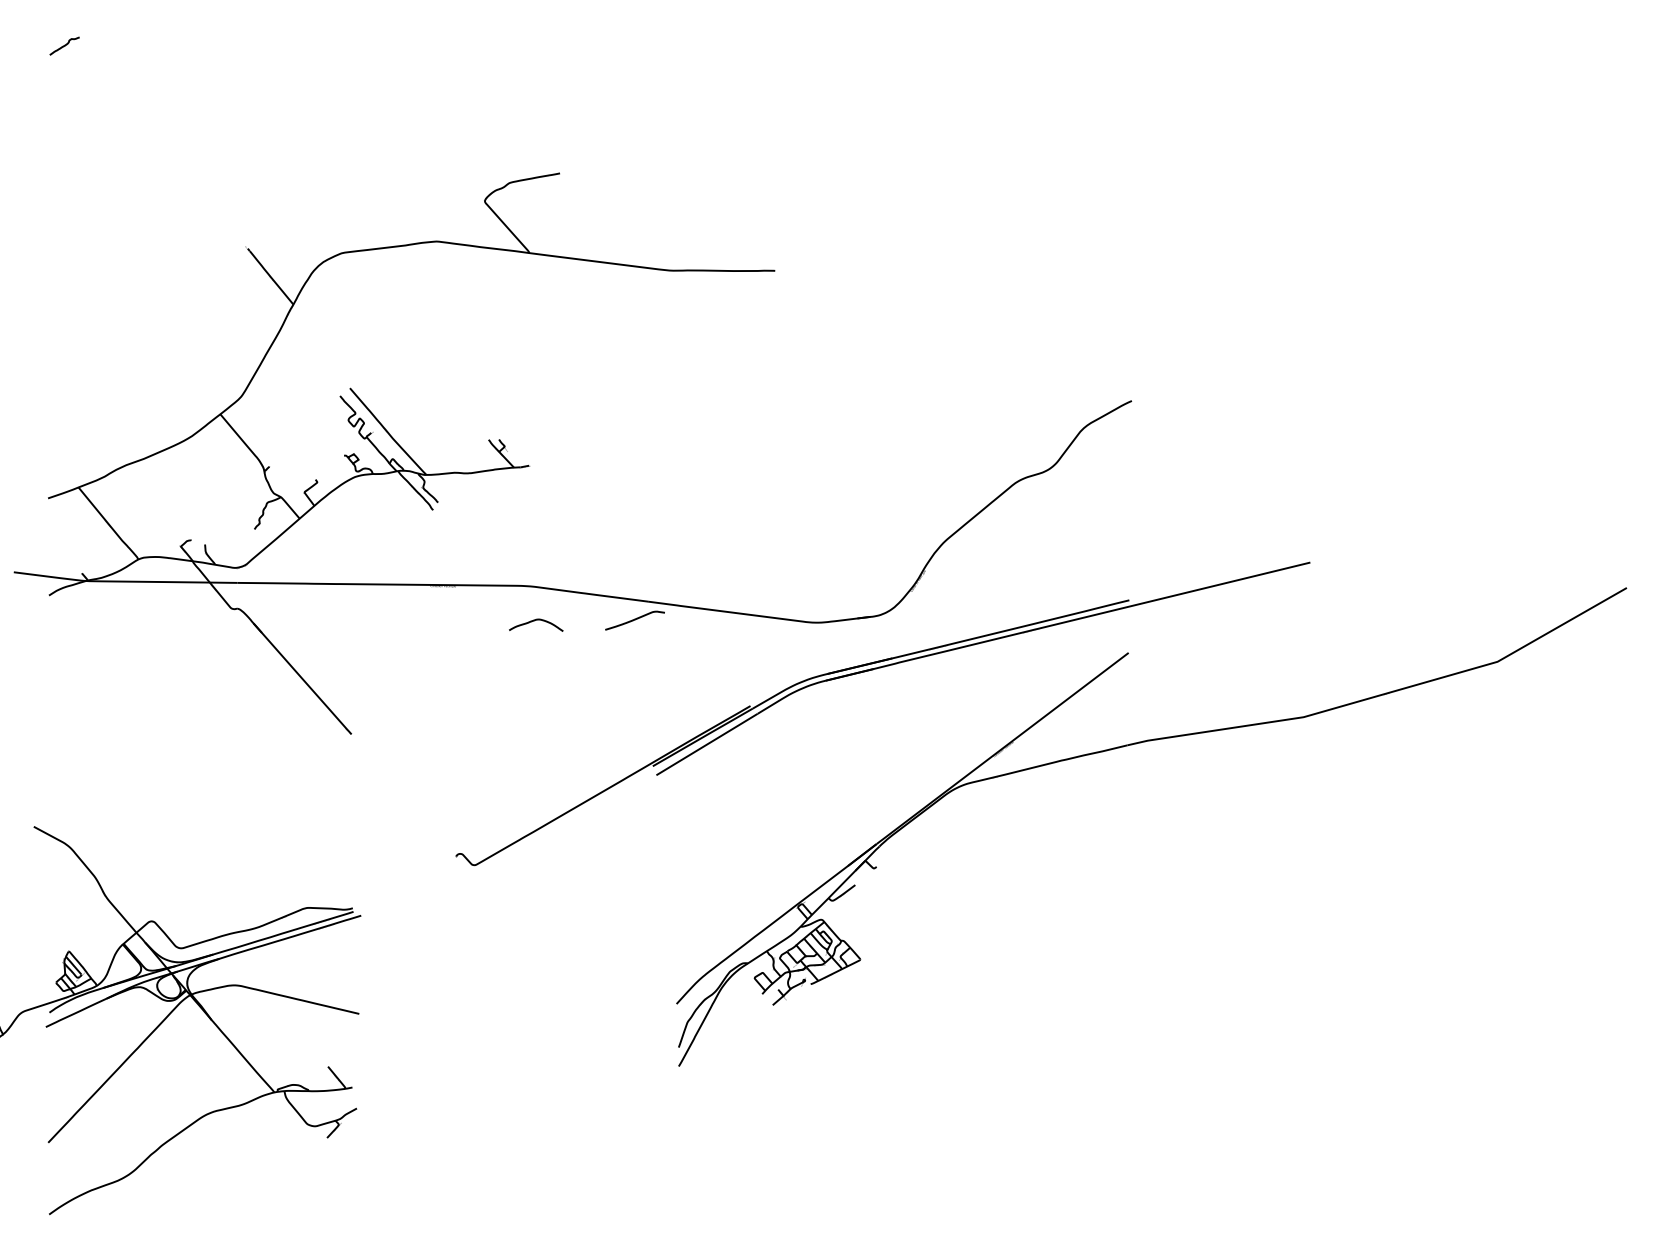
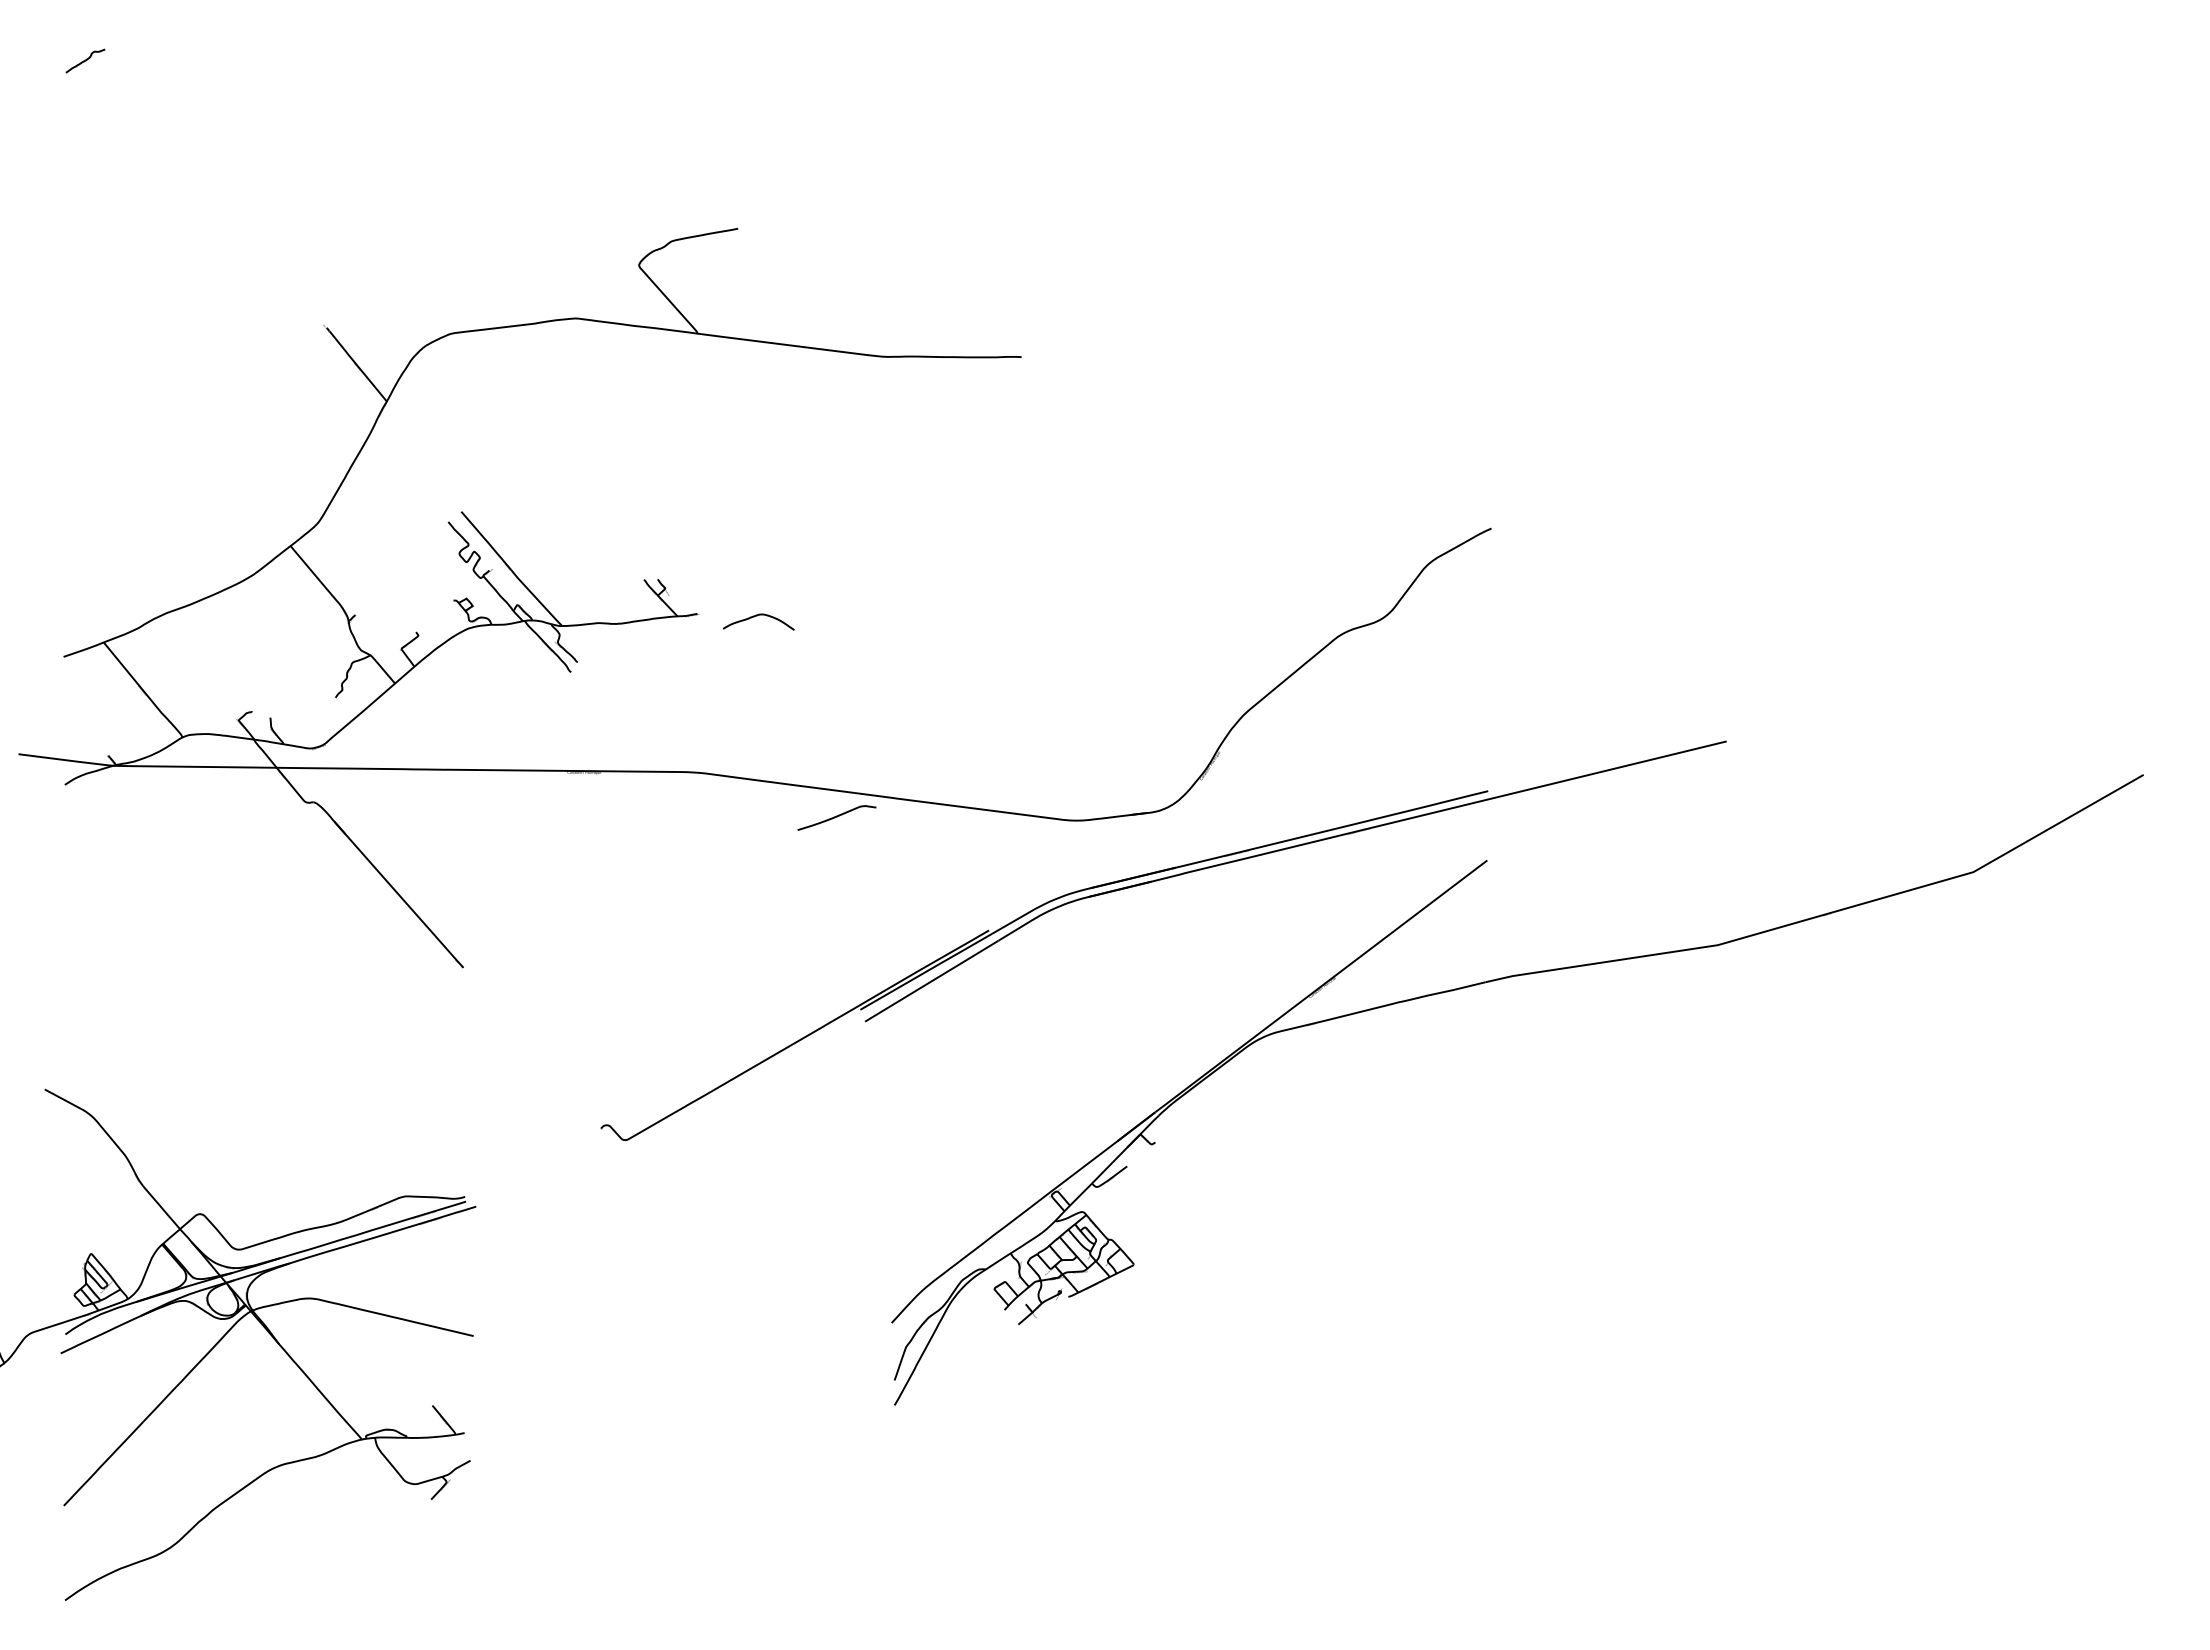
curve: (535, 621) -> (757, 616), moved

